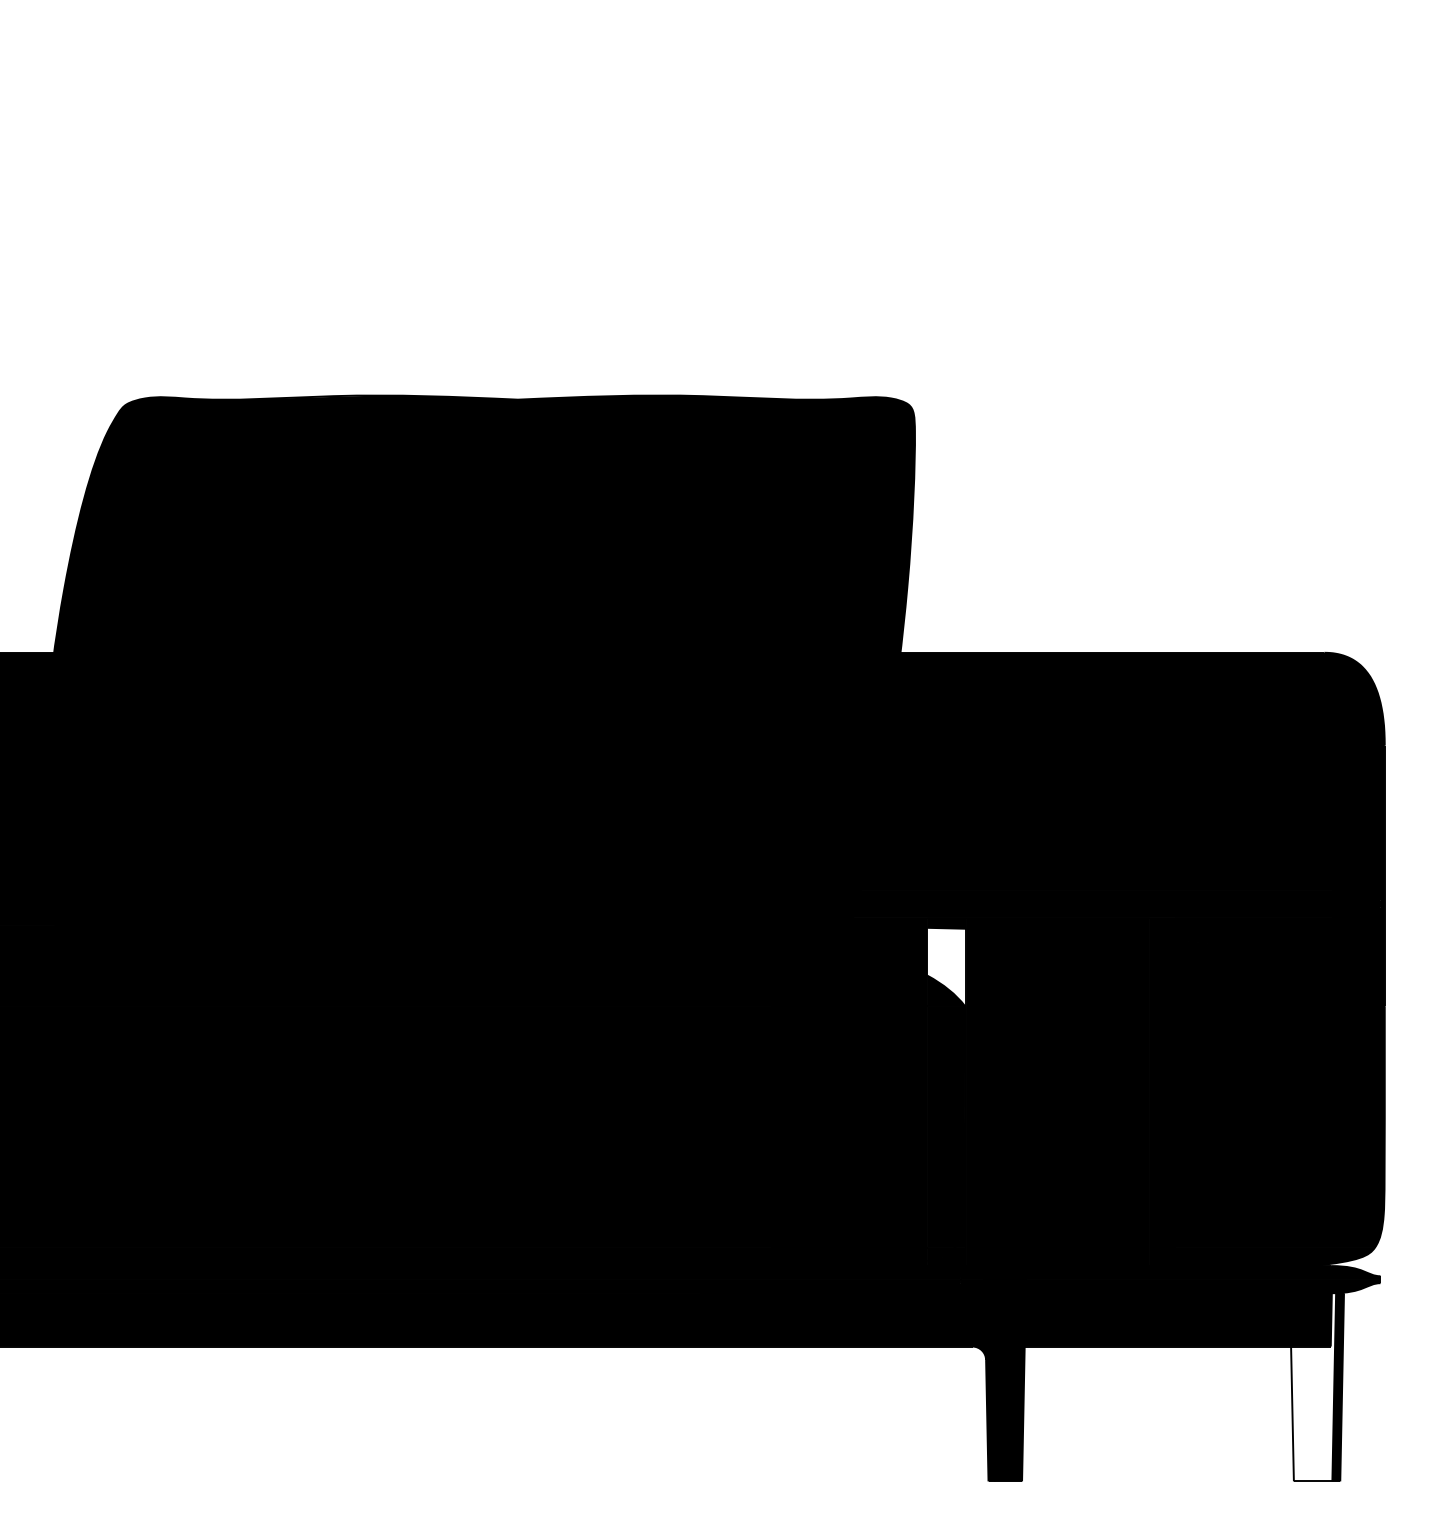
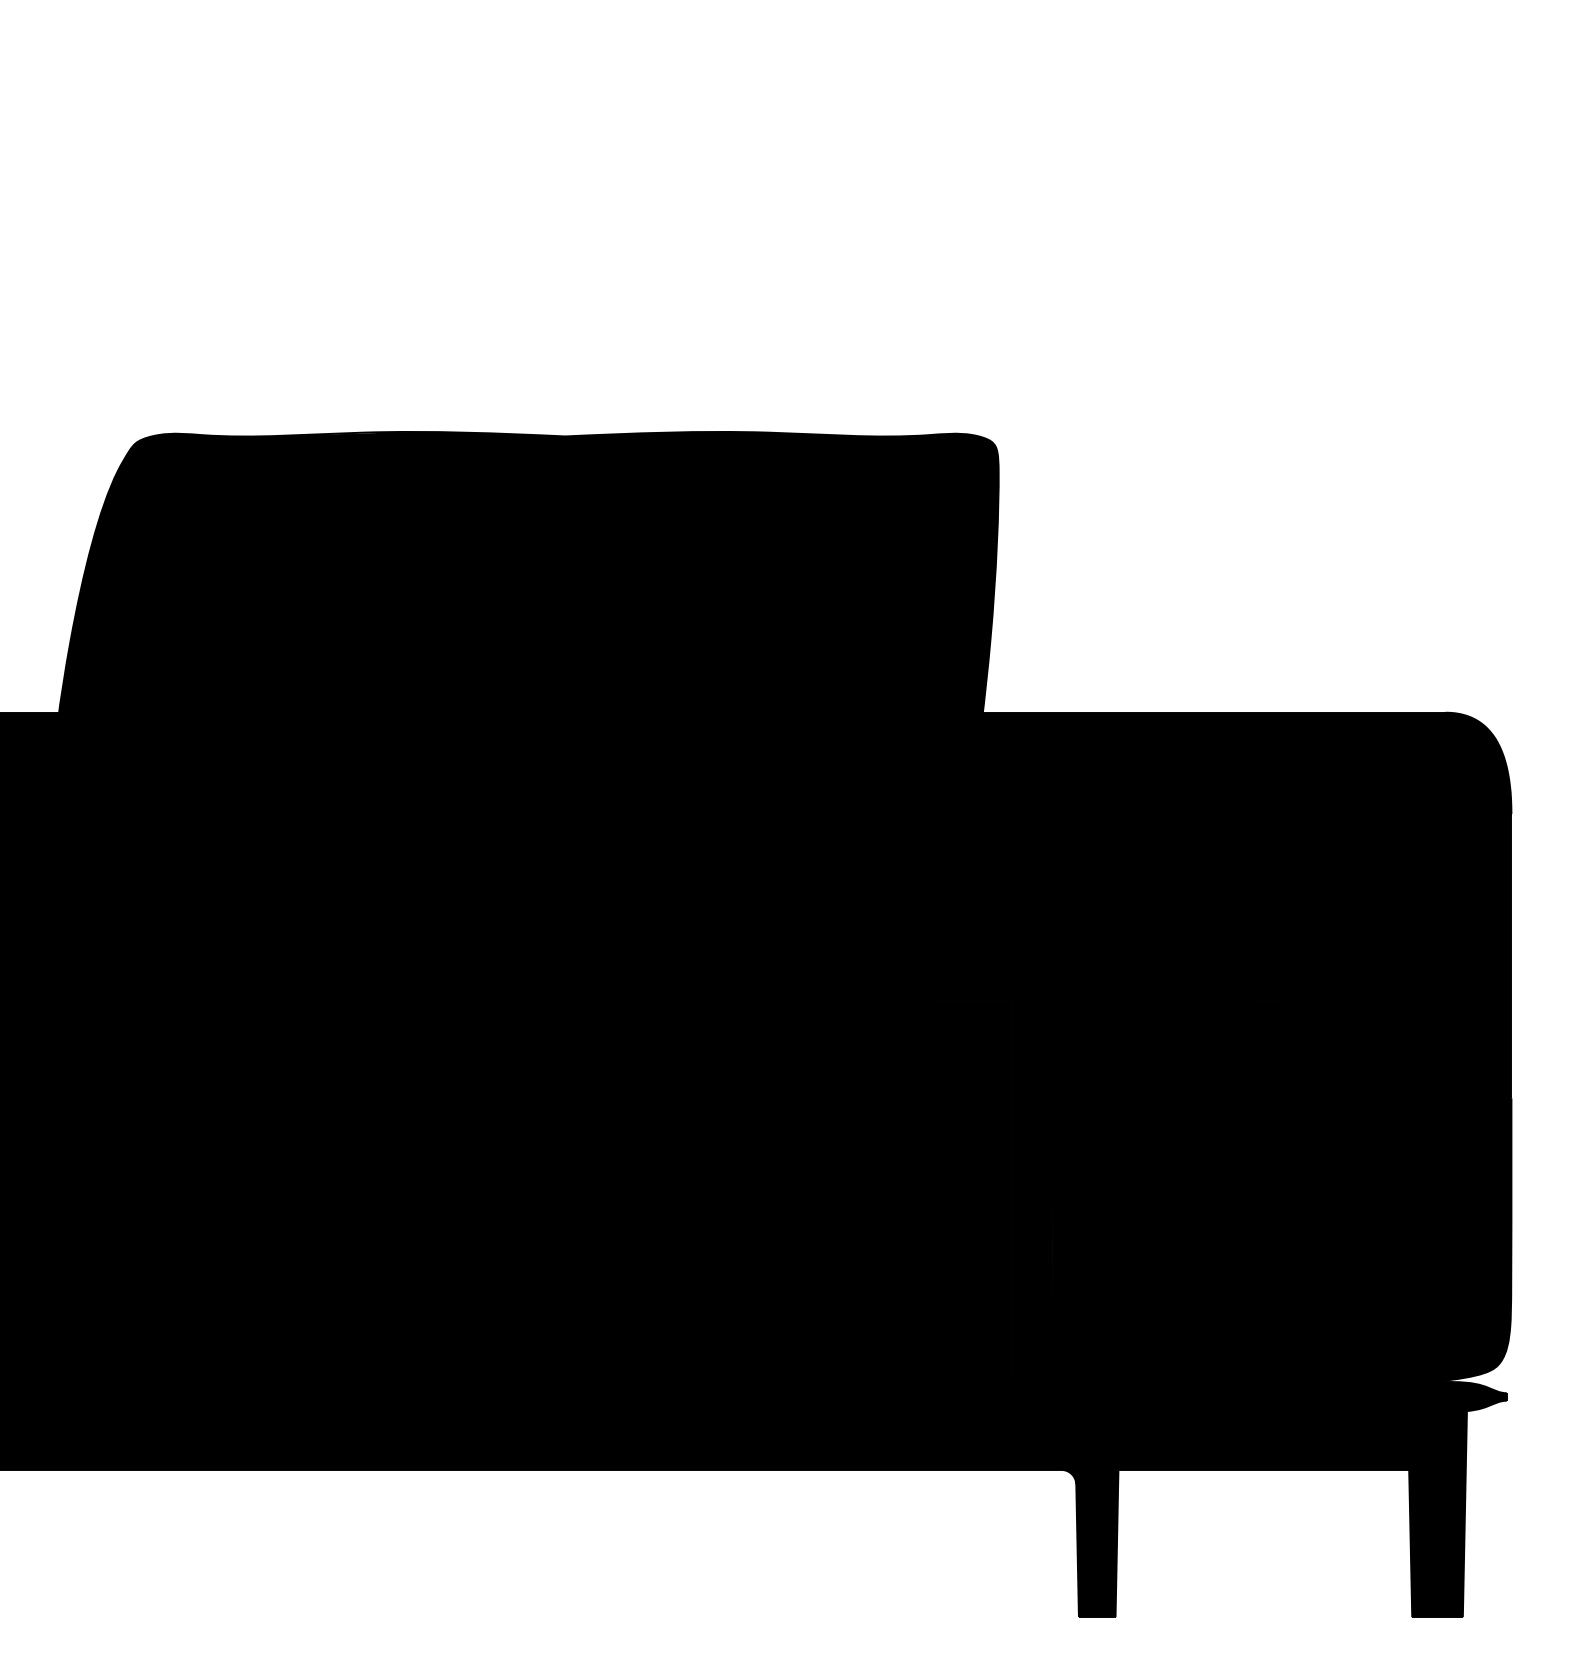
fill: (946, 966) -> (1033, 1055), added
fill: (1313, 1387) -> (1433, 1514), added

